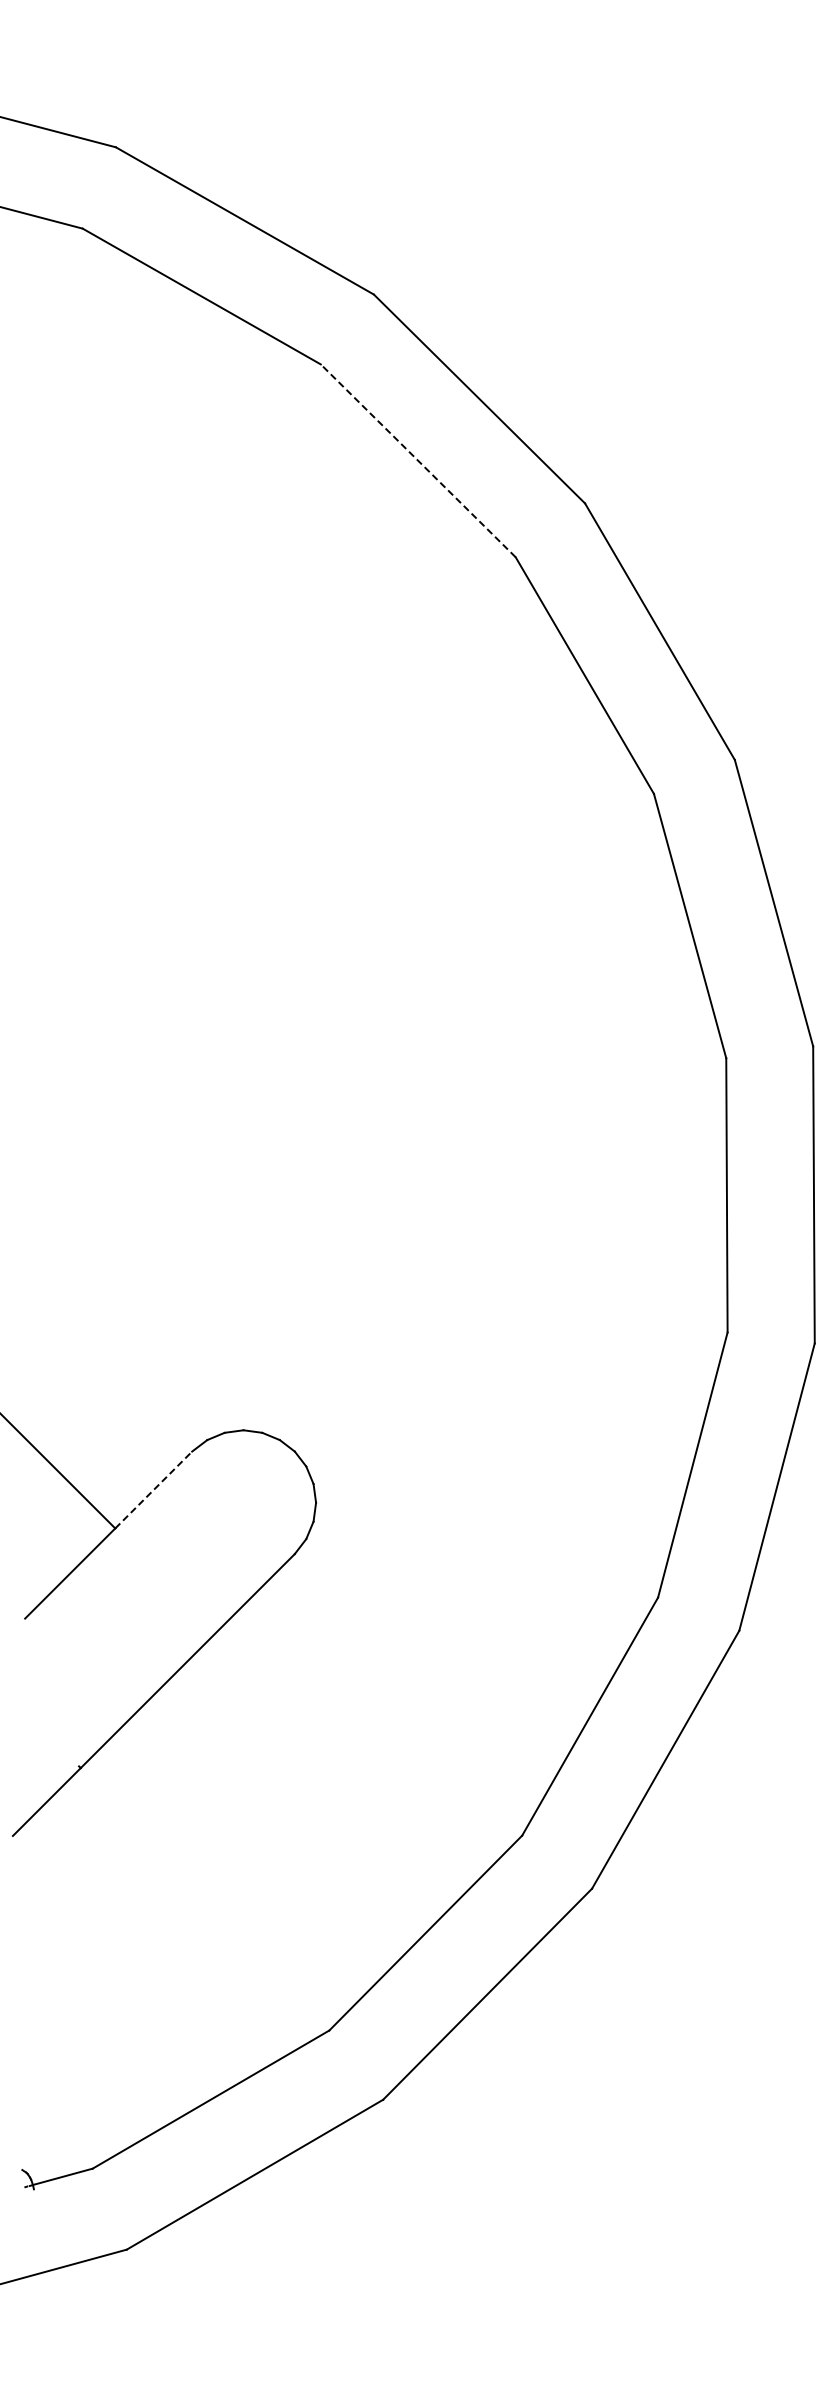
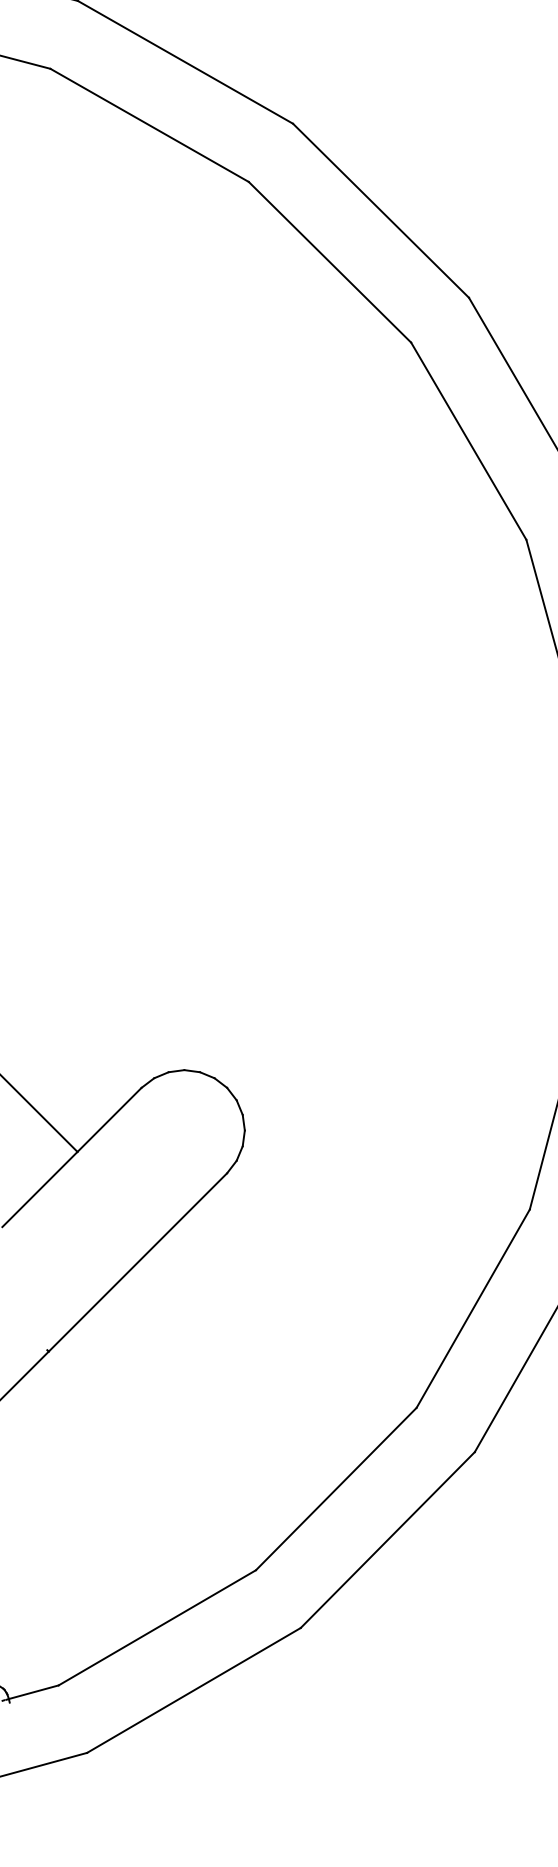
line: (417, 460) -> (329, 262), dashed -> solid
line: (154, 1489) -> (110, 1119), dashed -> solid

